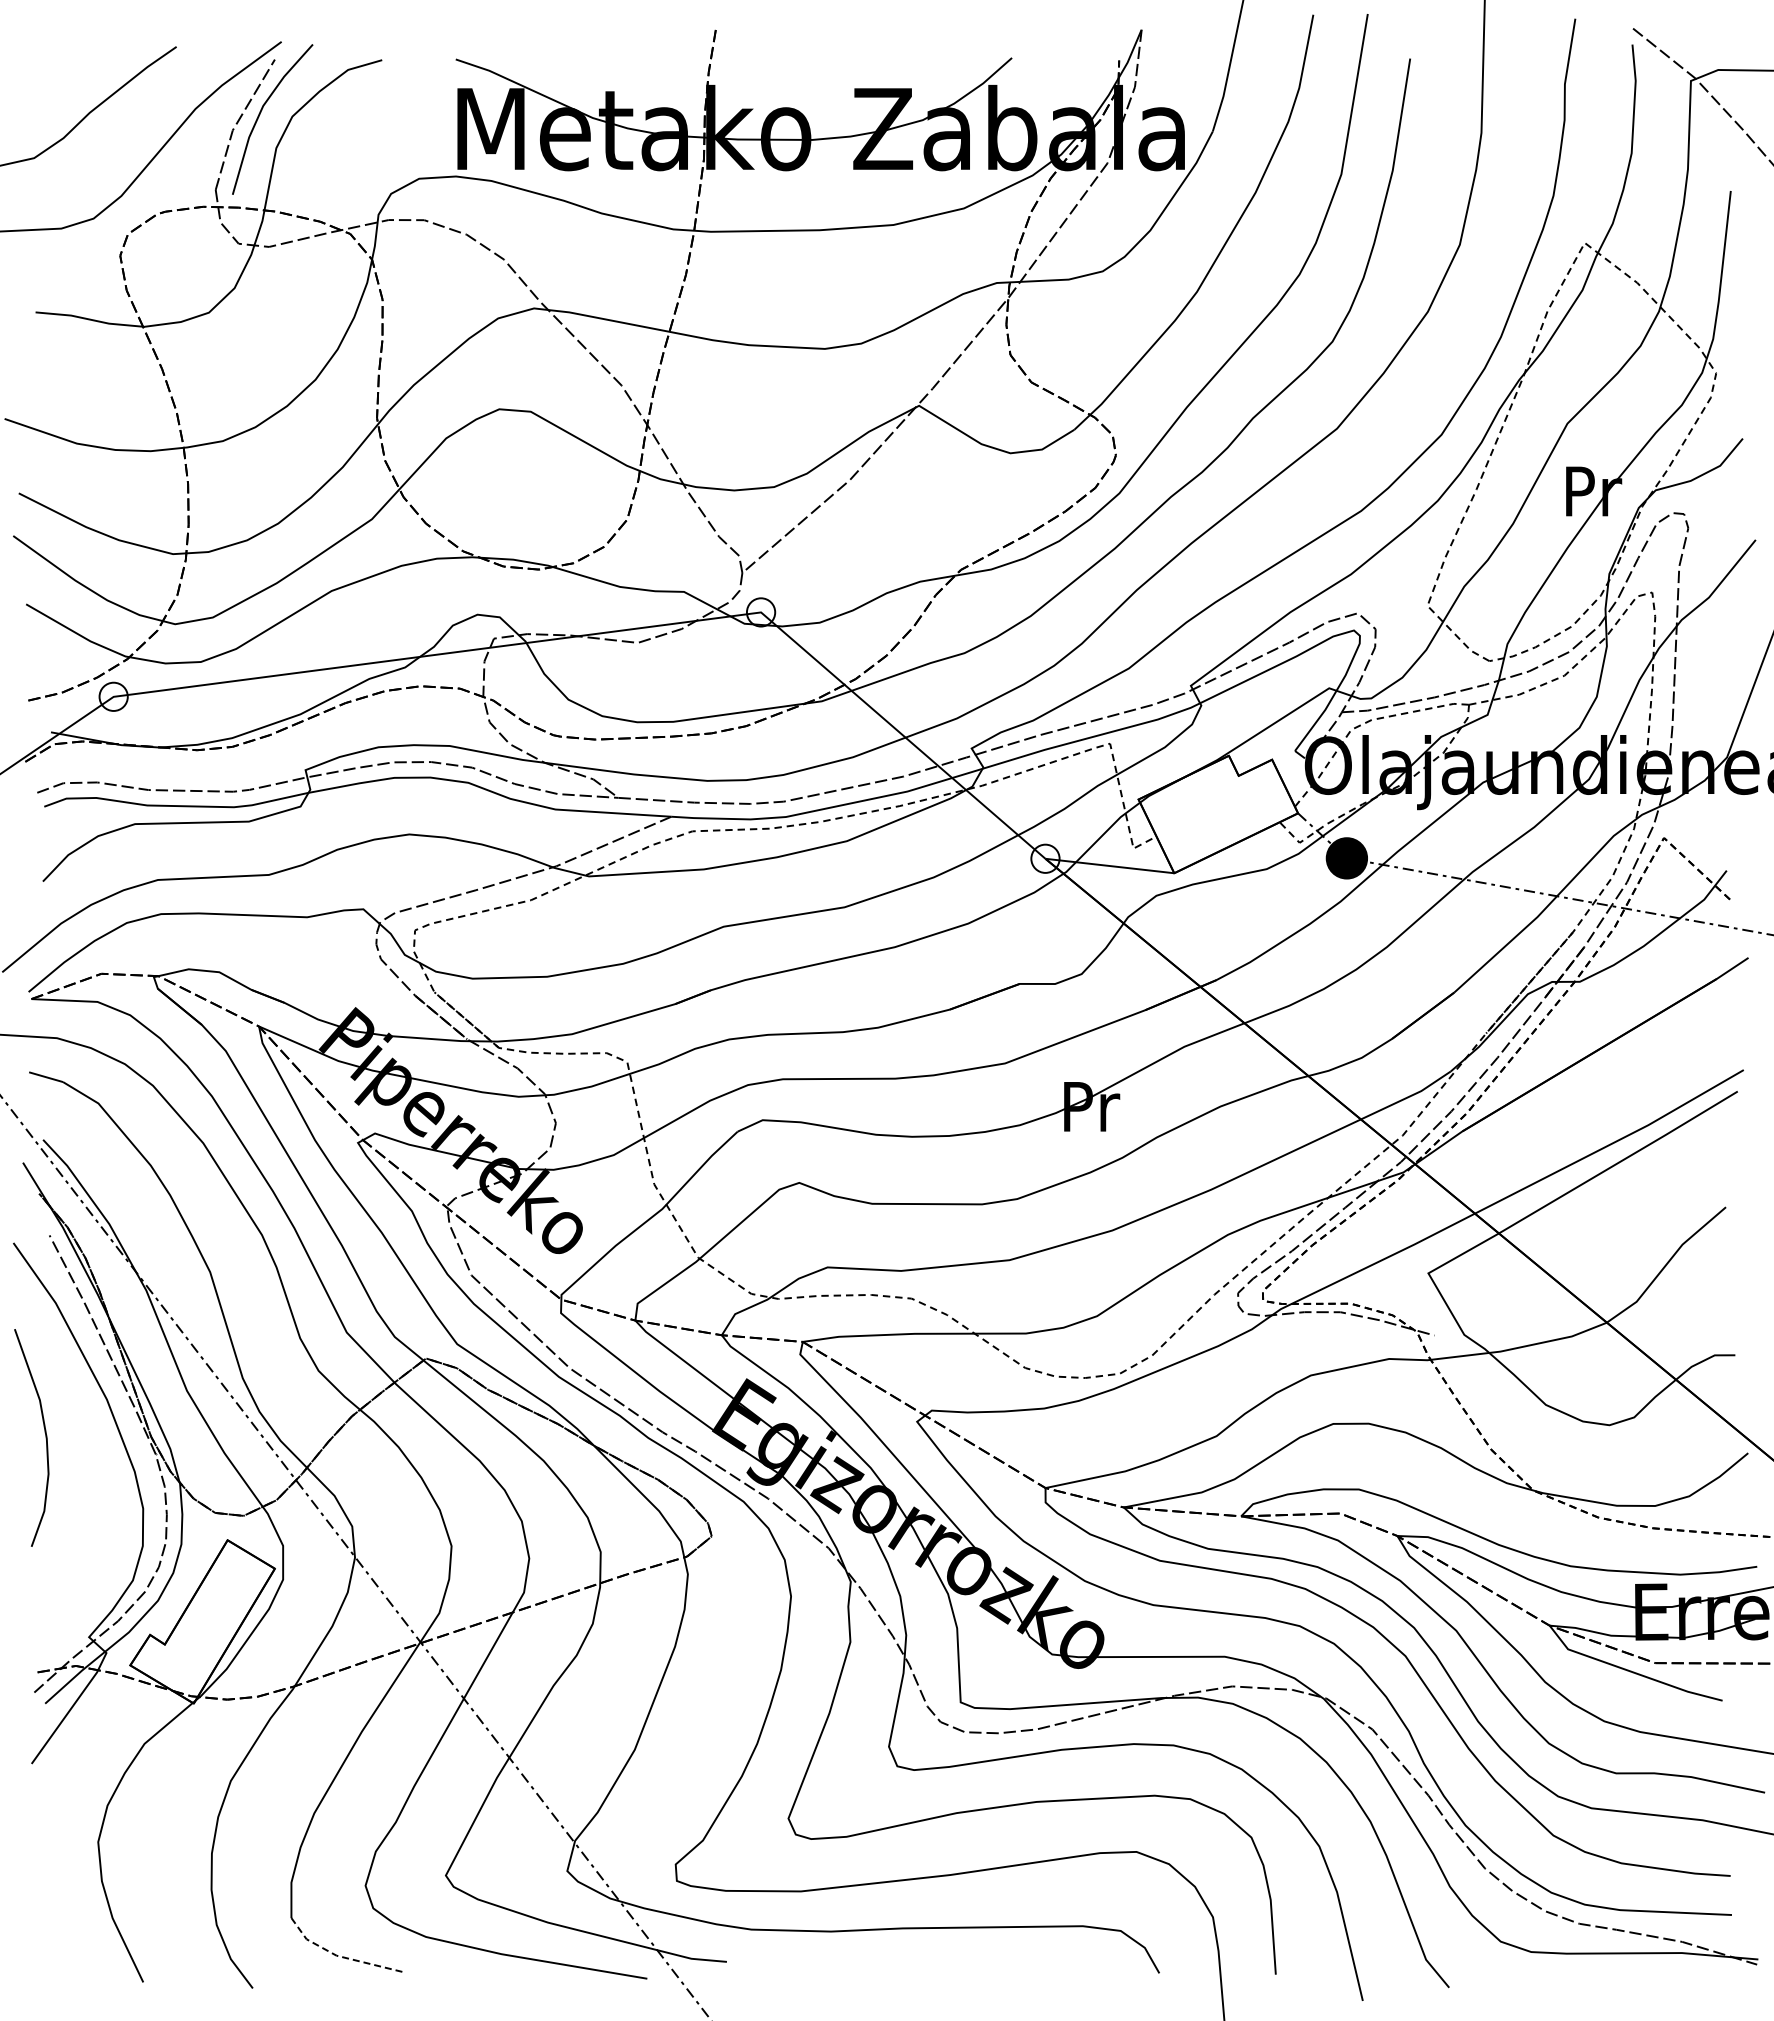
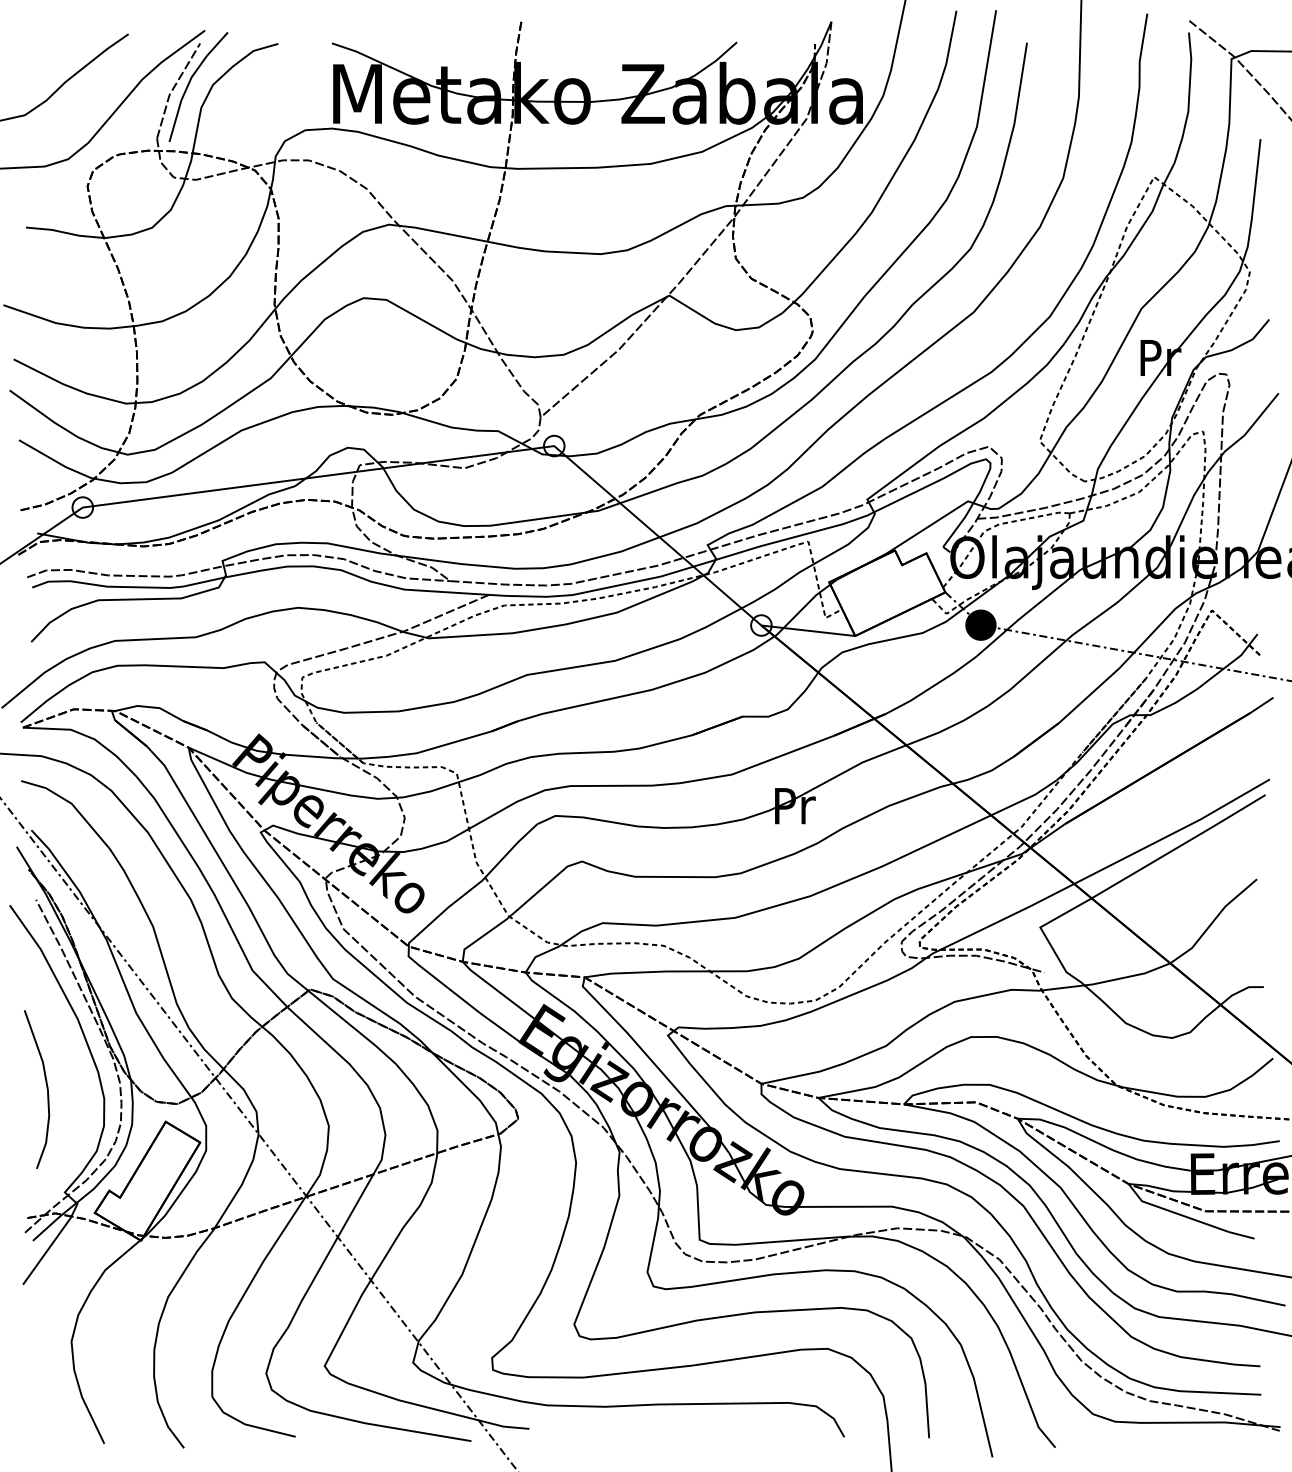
curve: (44, 1432) -> (46, 1085), moved
line: (340, 1956) -> (247, 1424), dashed -> solid

